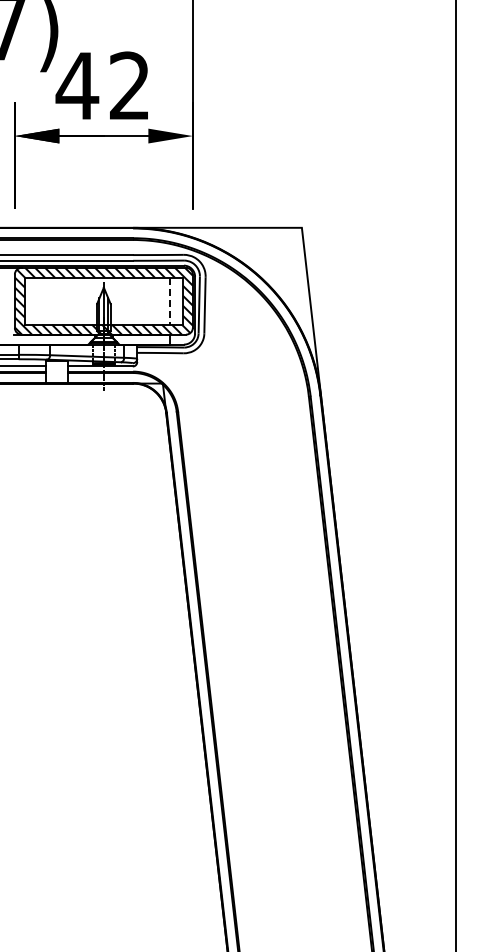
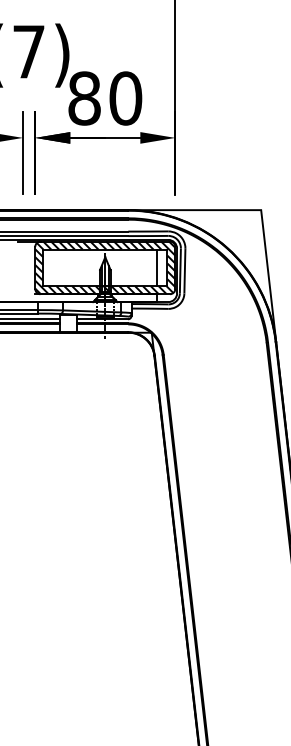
text: (102, 85) -> (104, 98), 42 -> 80
line: (169, 301) -> (156, 268), dashed -> solid

